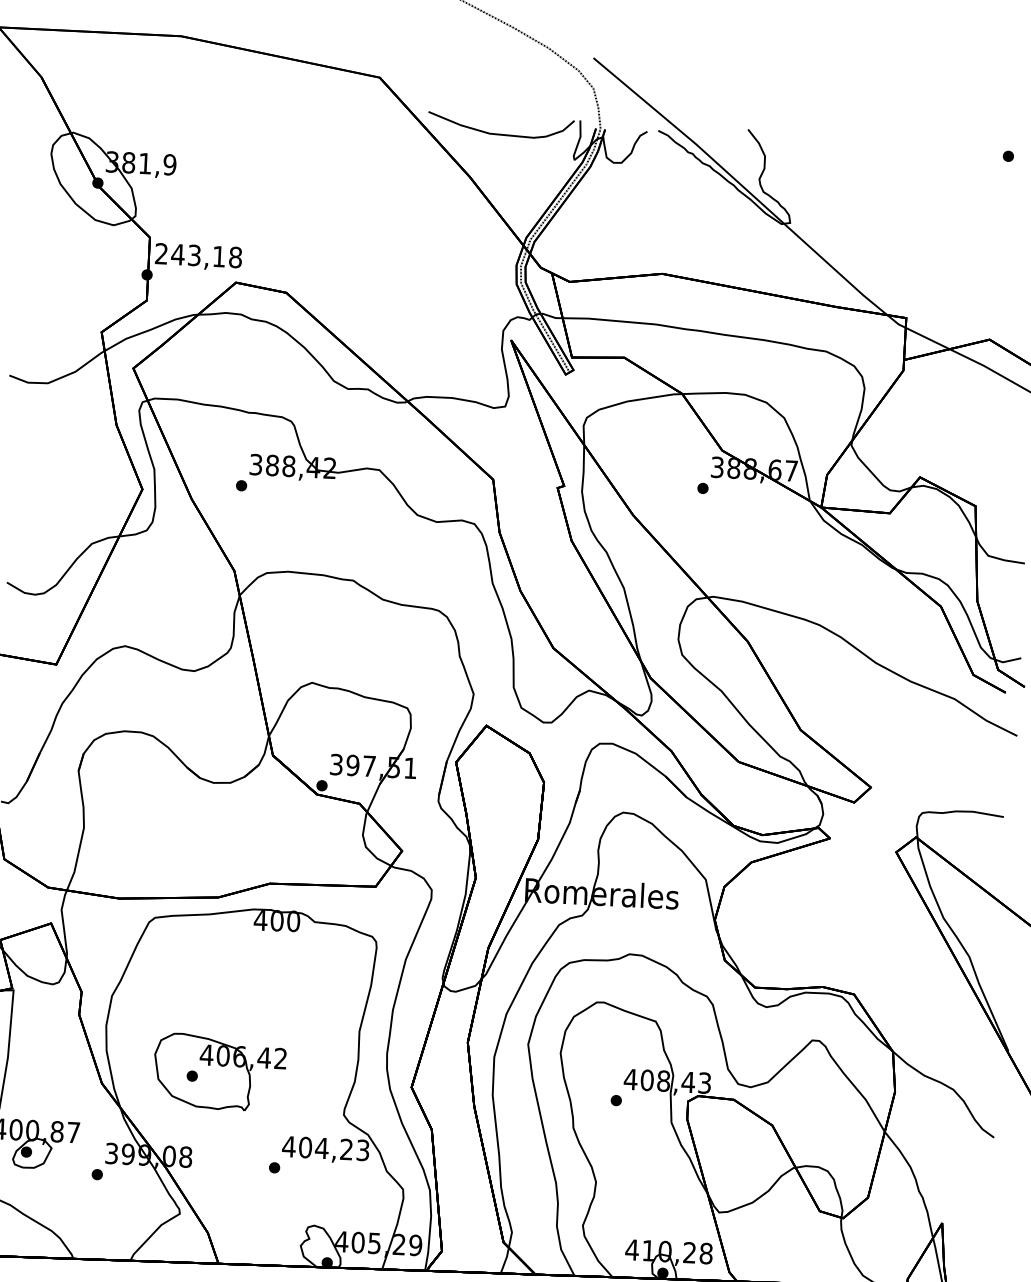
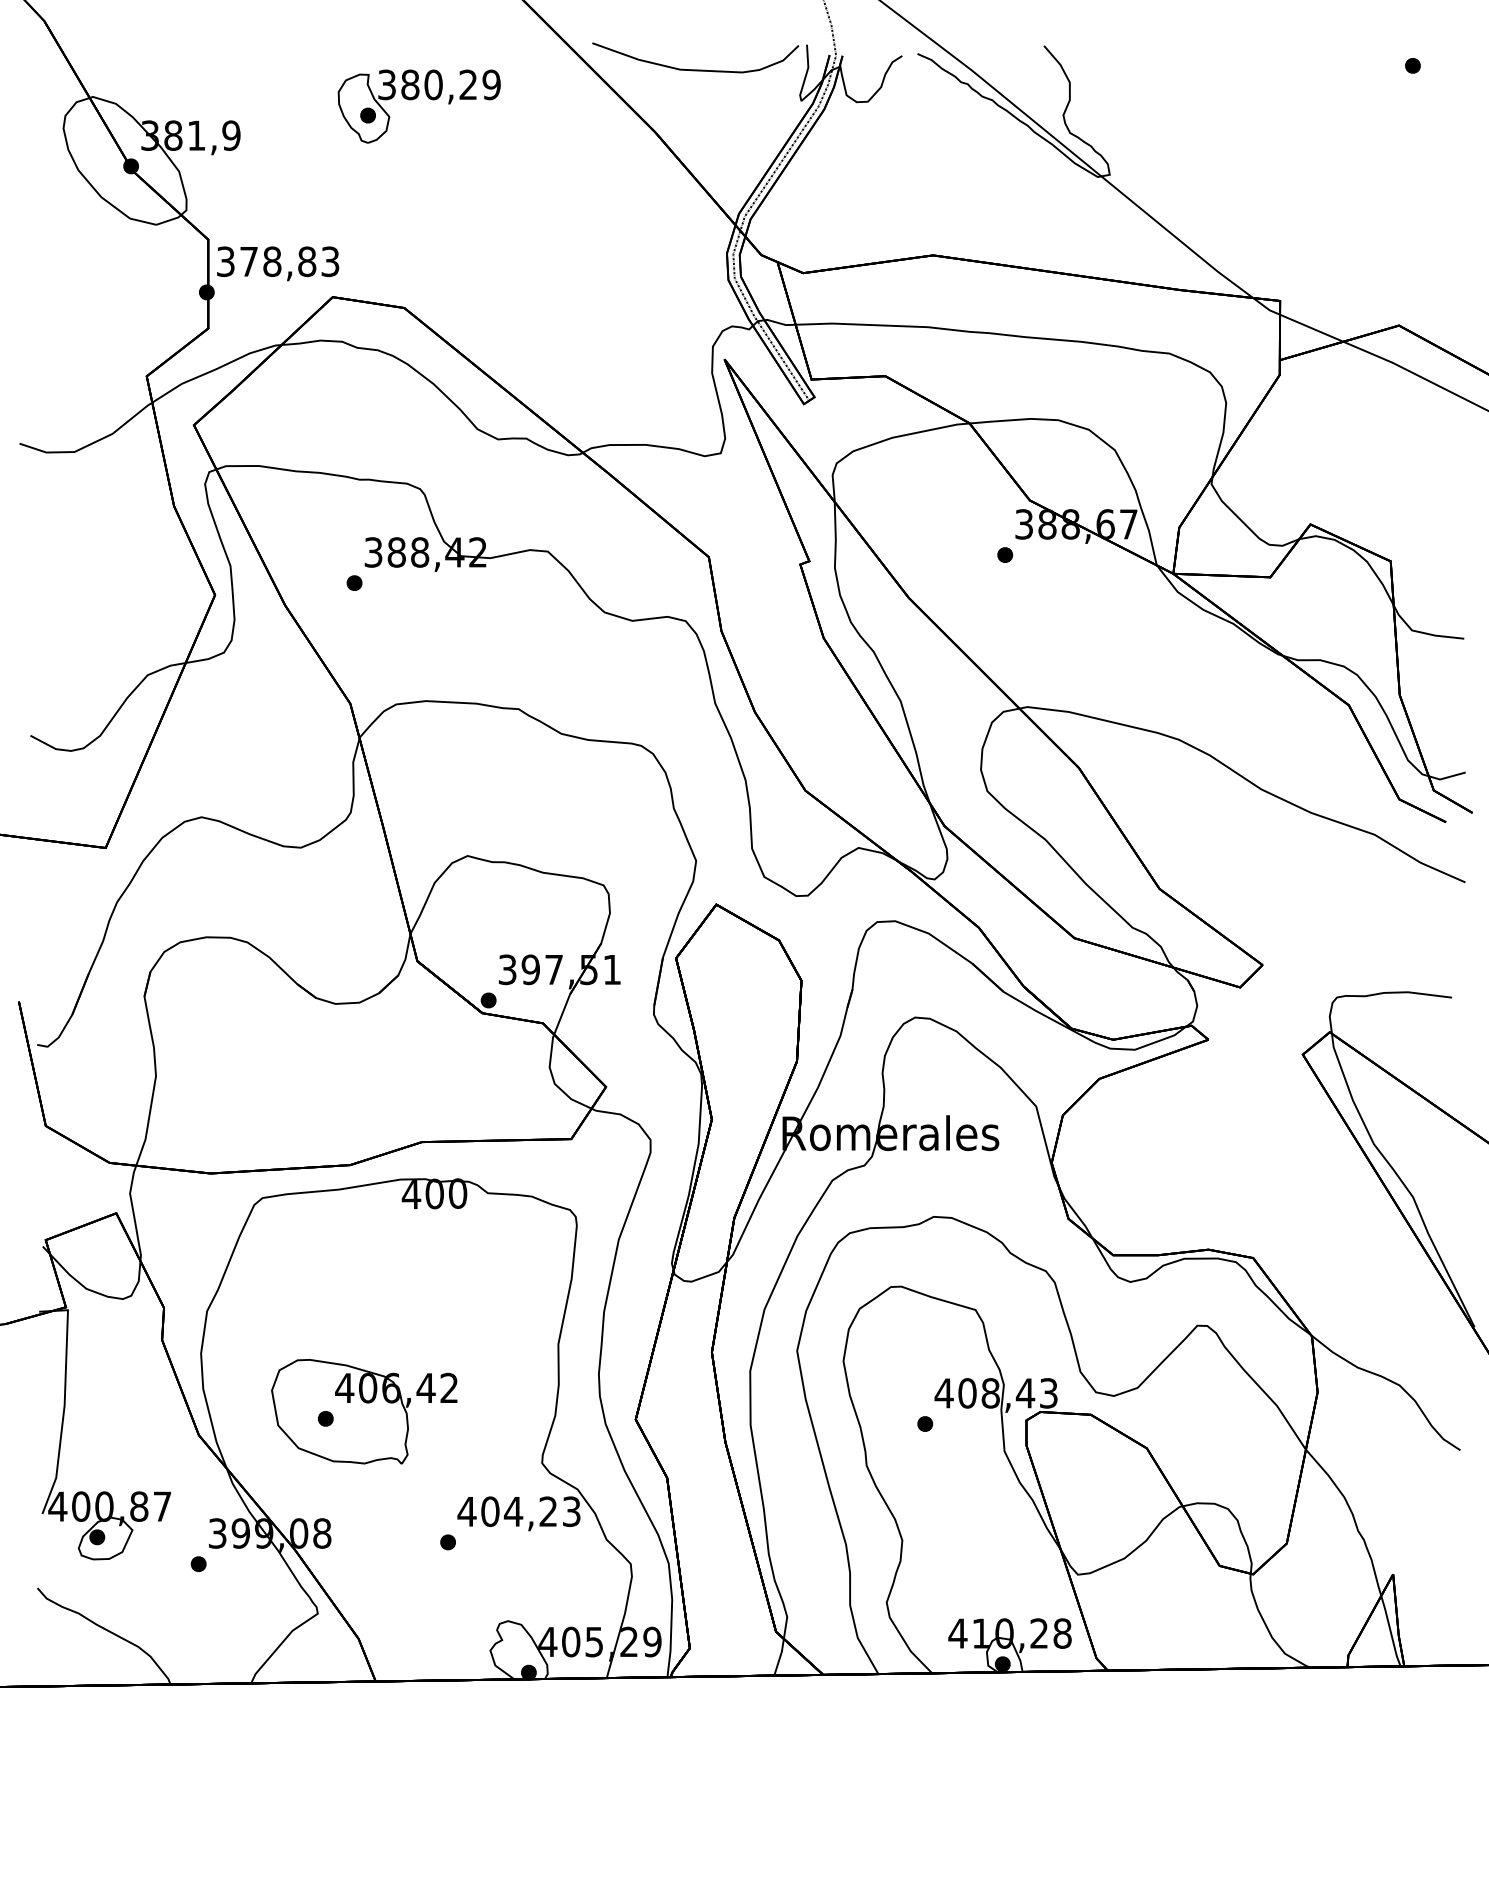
part: (301, 145) -> (415, 99), added
text: (198, 255) -> (278, 261), 243,18 -> 378,83

